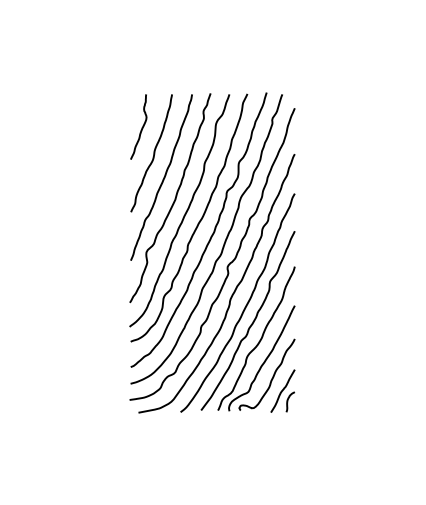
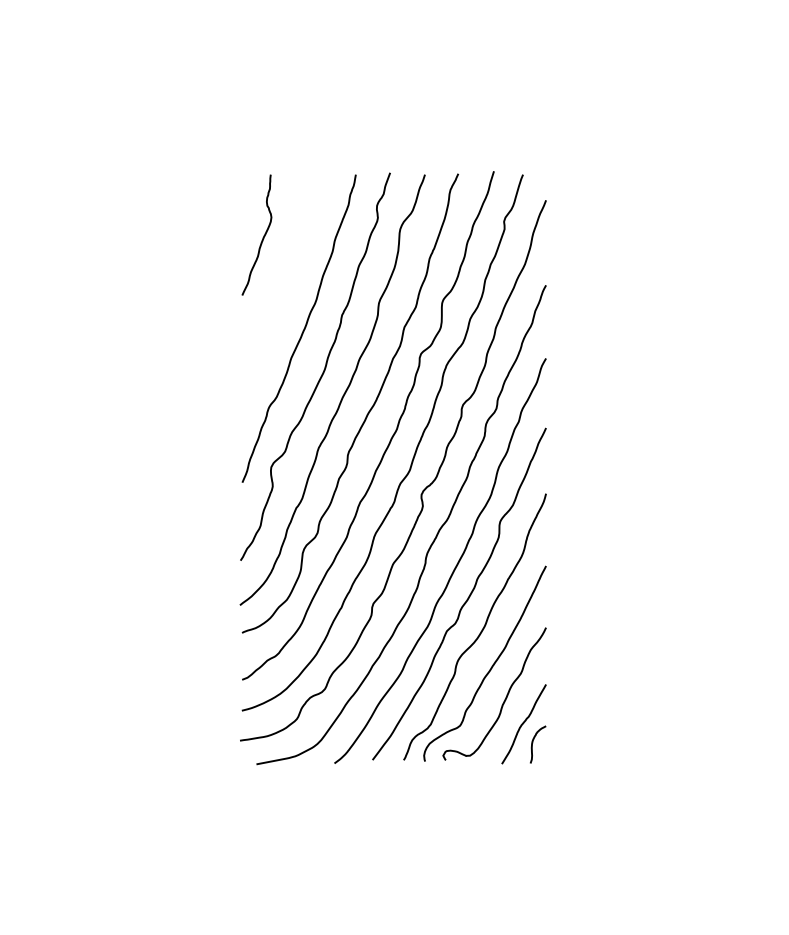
curve: (153, 153) -> (284, 284), removed

